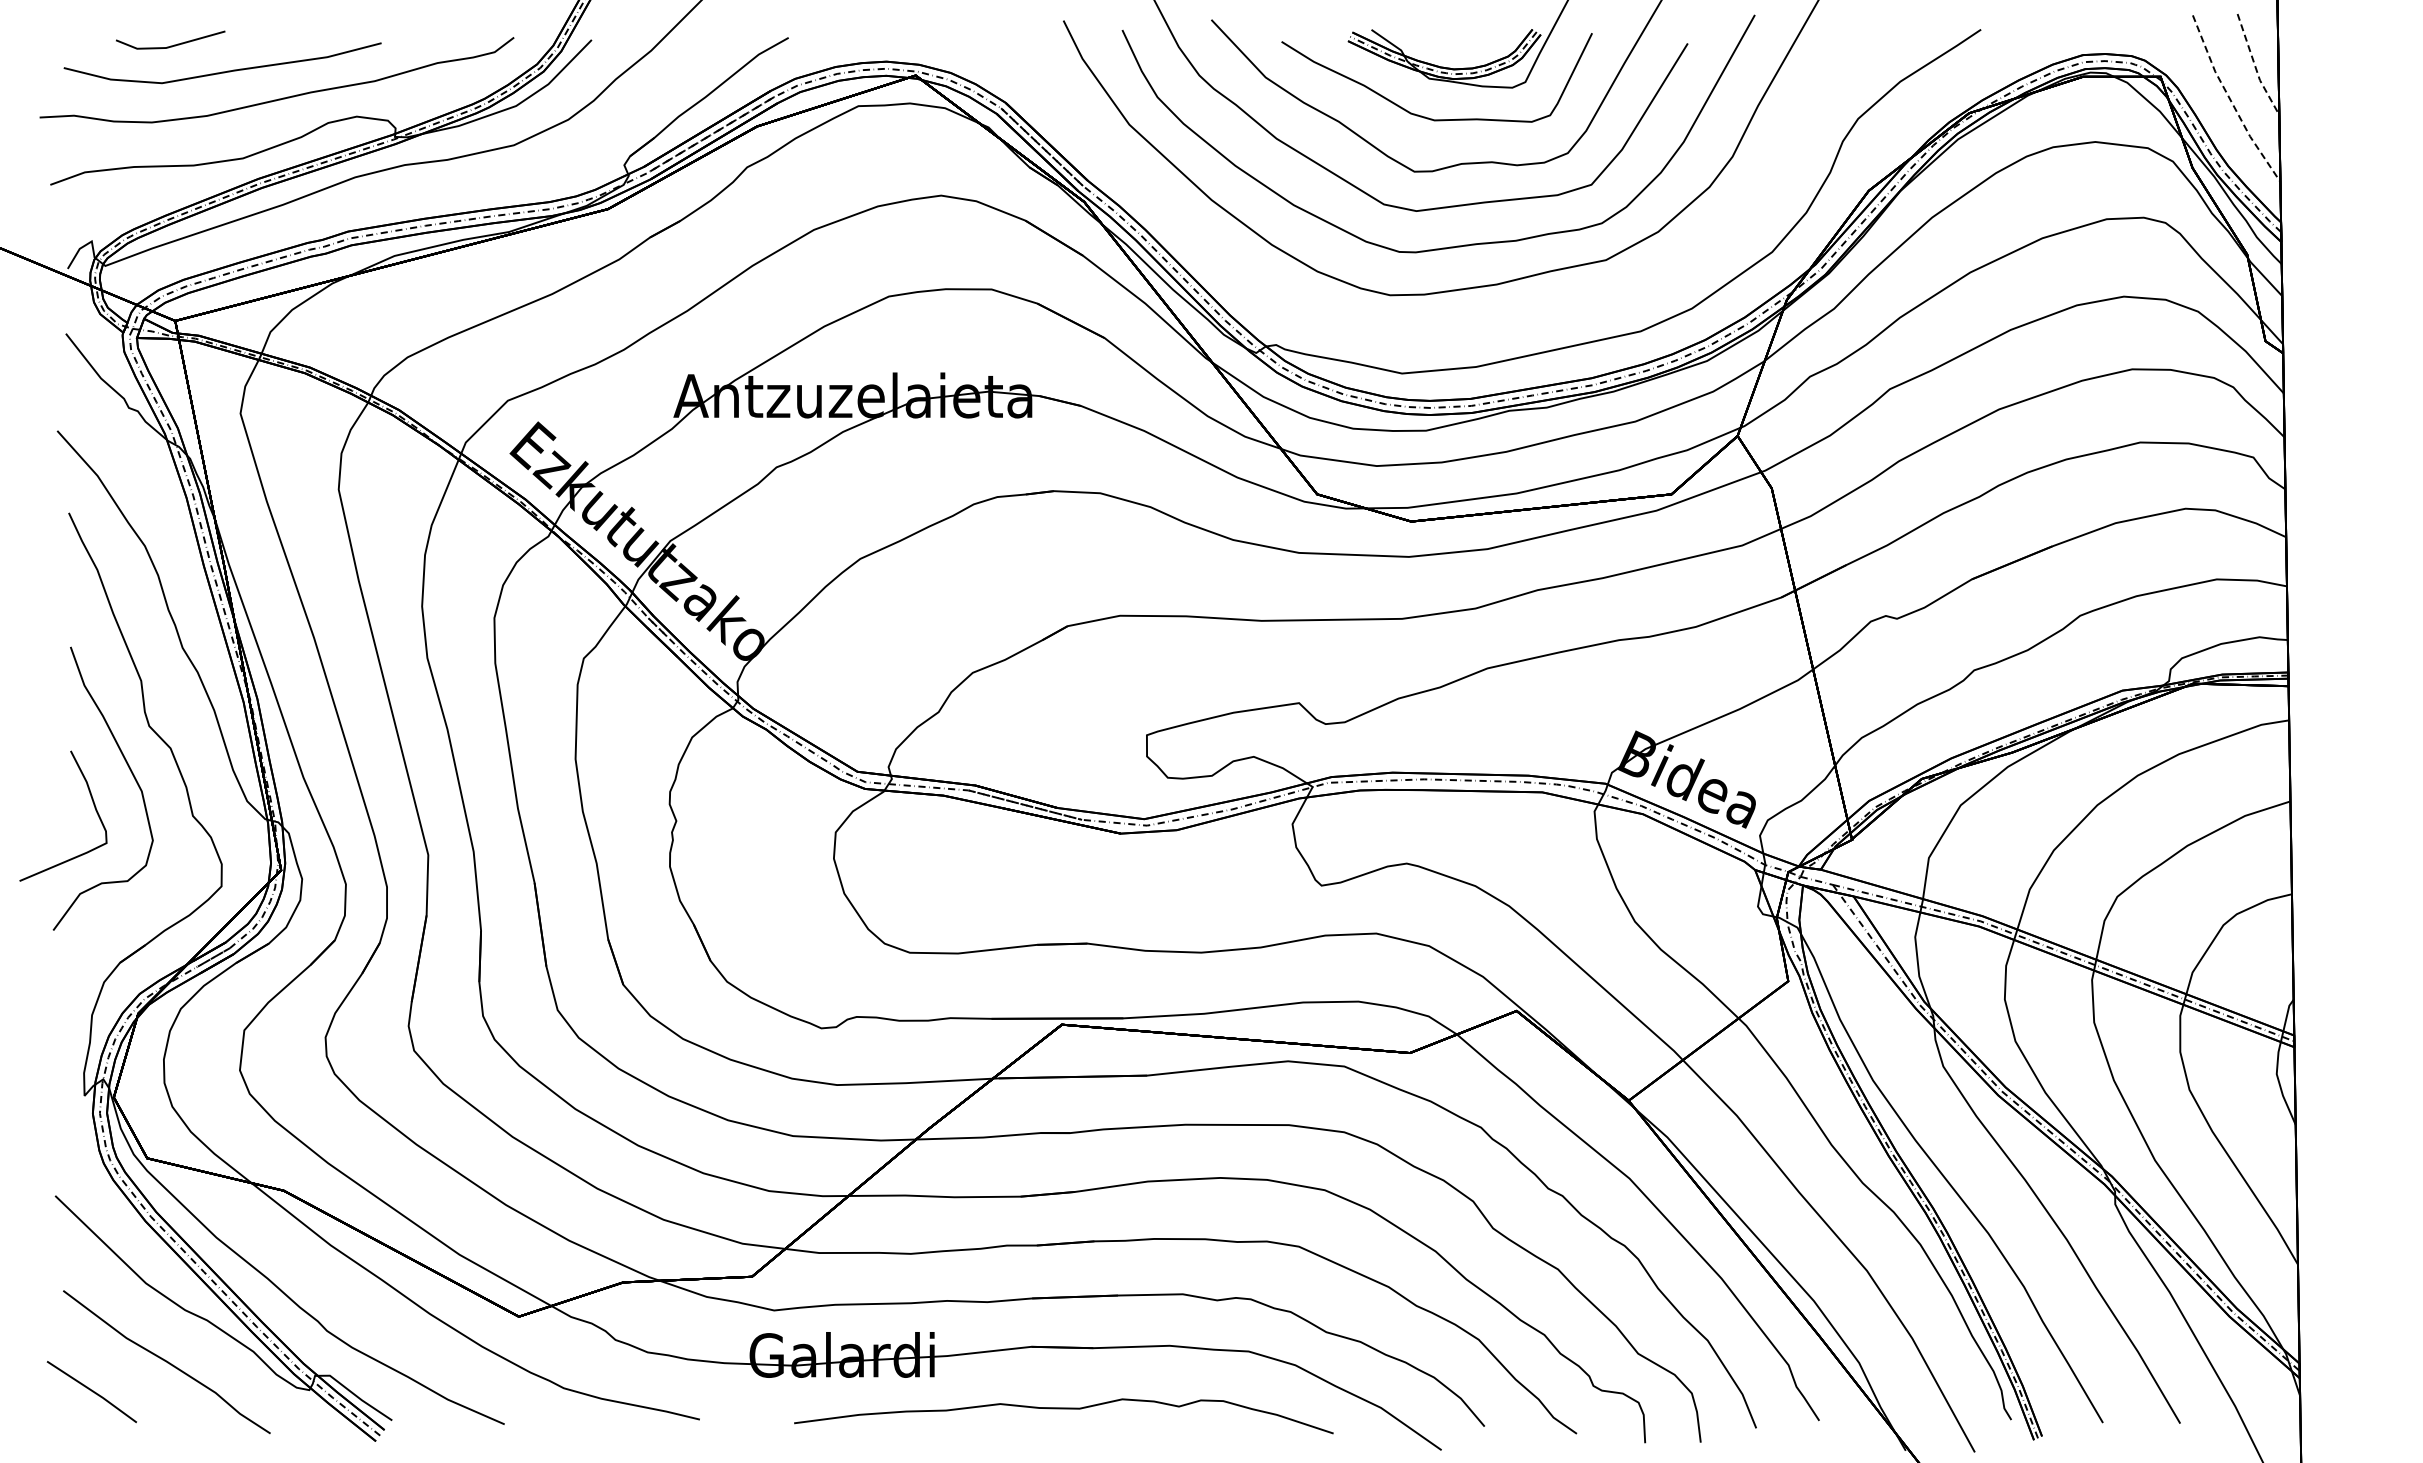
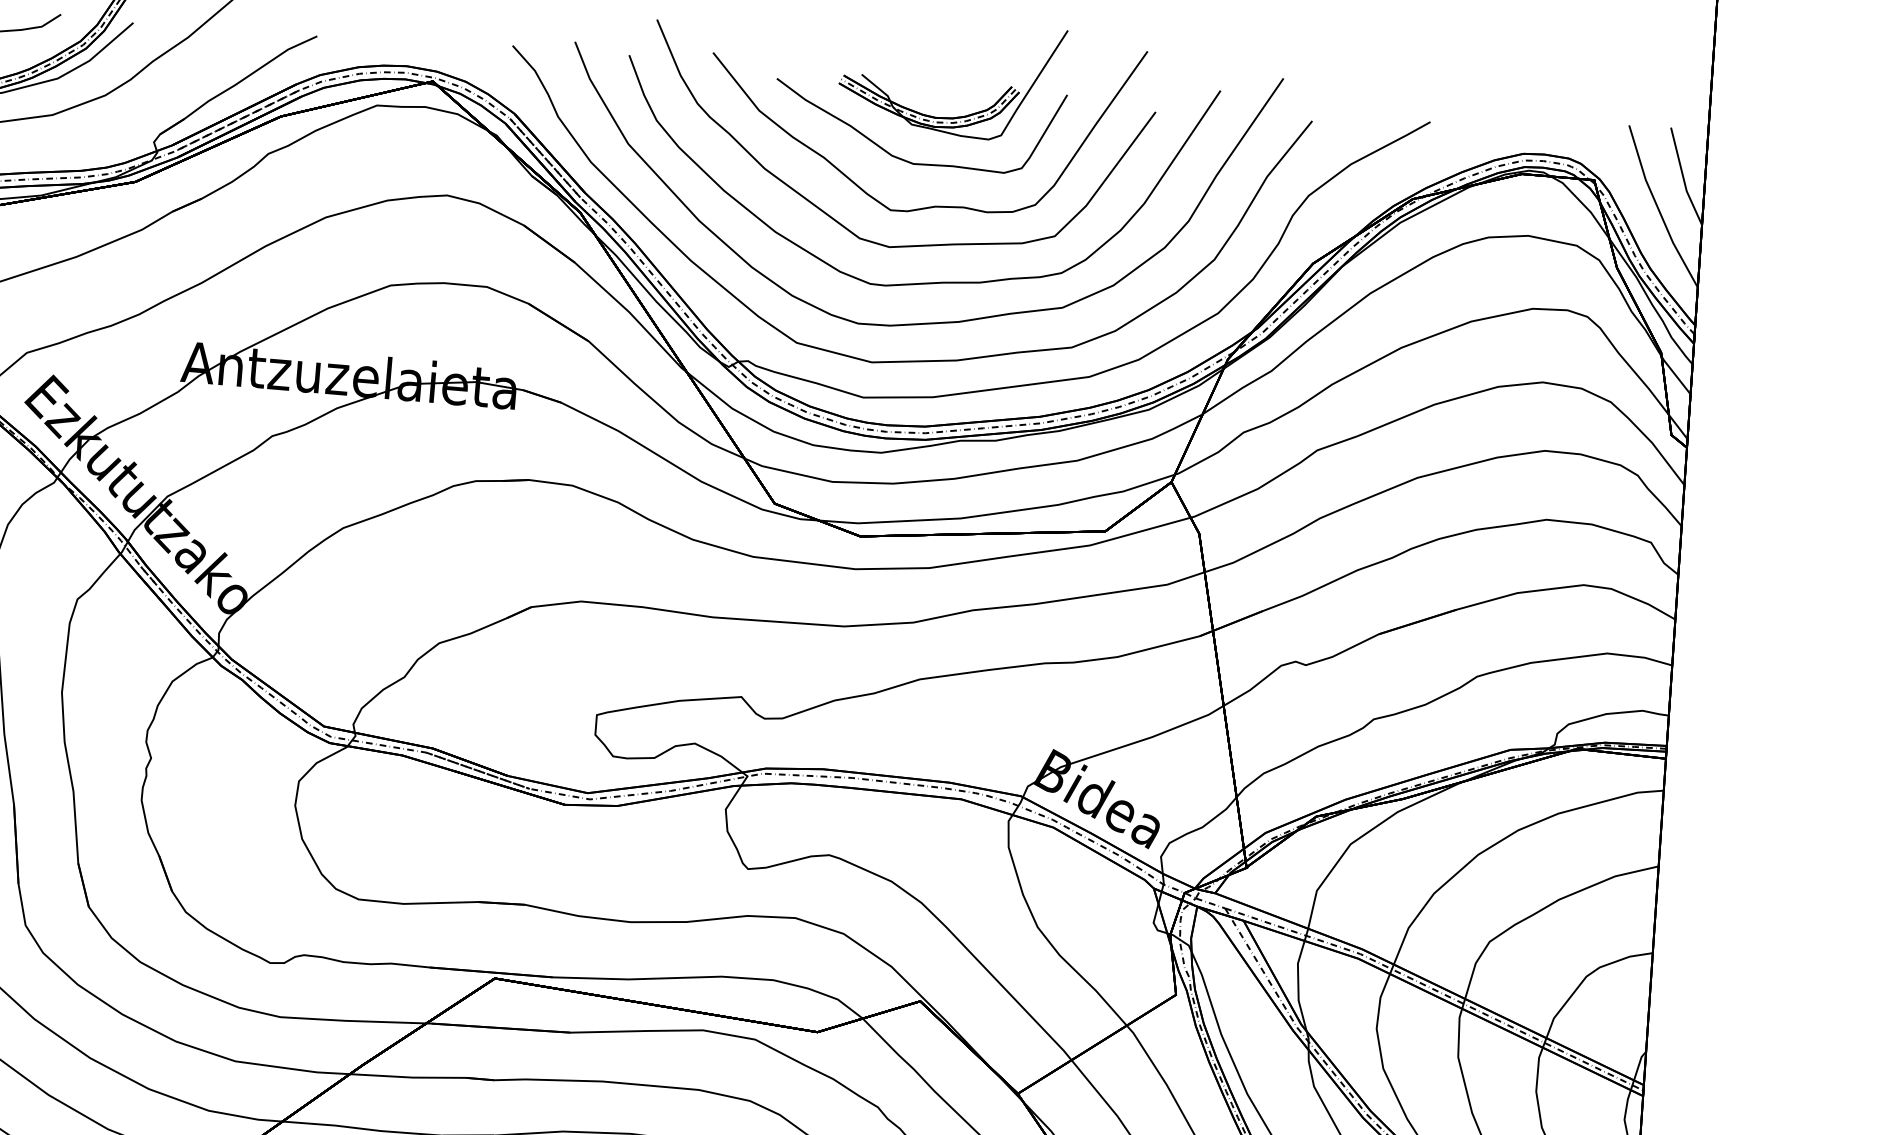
line: (2255, 67) -> (1683, 178), dashed -> solid
line: (2231, 101) -> (1658, 208), dashed -> solid
curve: (1441, 330) -> (903, 360), added

